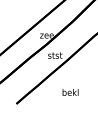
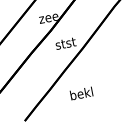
text: (70, 92) -> (81, 93), moved

